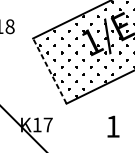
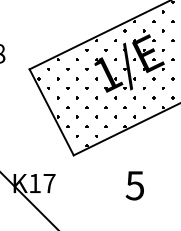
line: (49, 70) -> (51, 111), dashed -> solid
text: (112, 126) -> (134, 185), 1 -> 5

